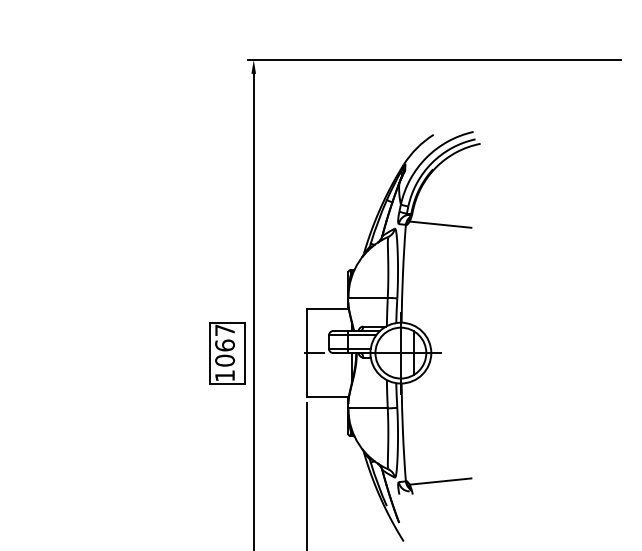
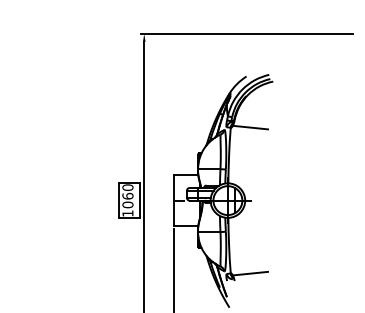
text: (224, 330) -> (127, 187), 1067 -> 1060

